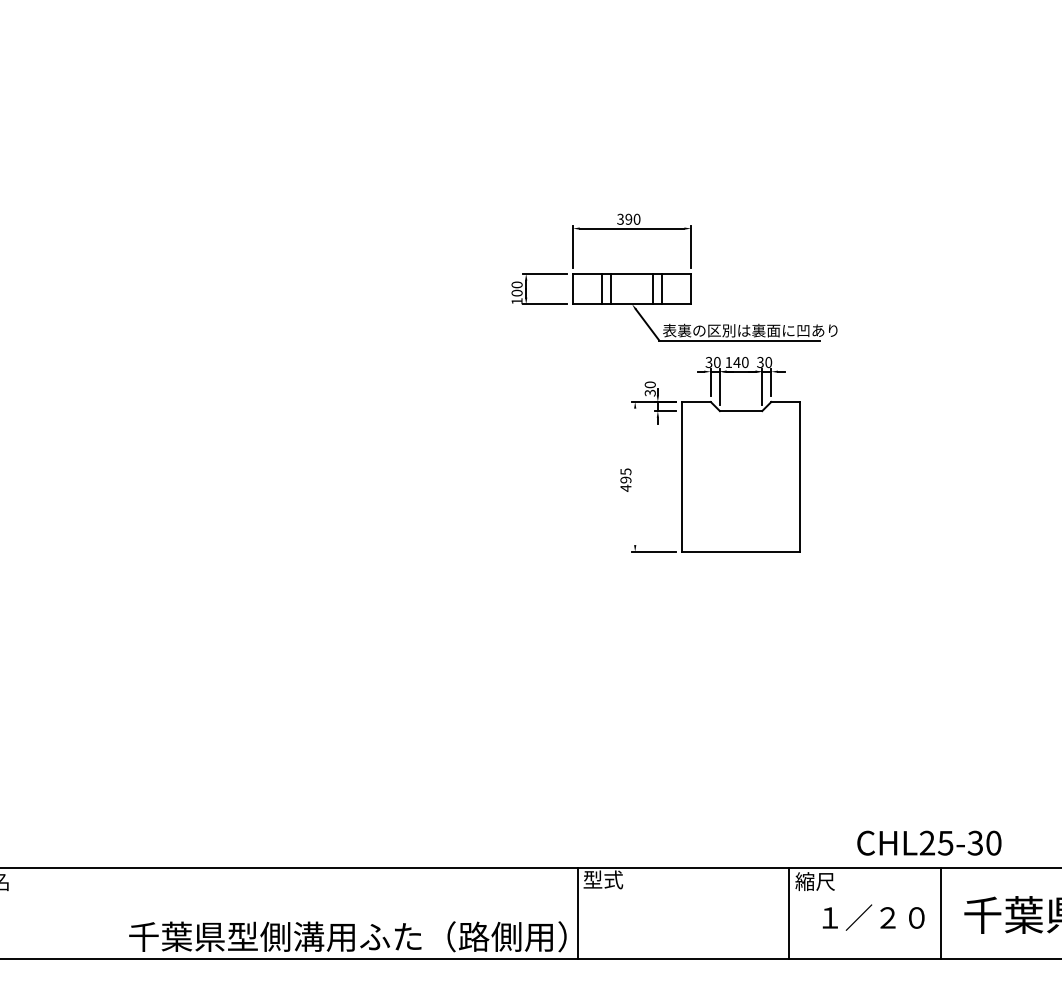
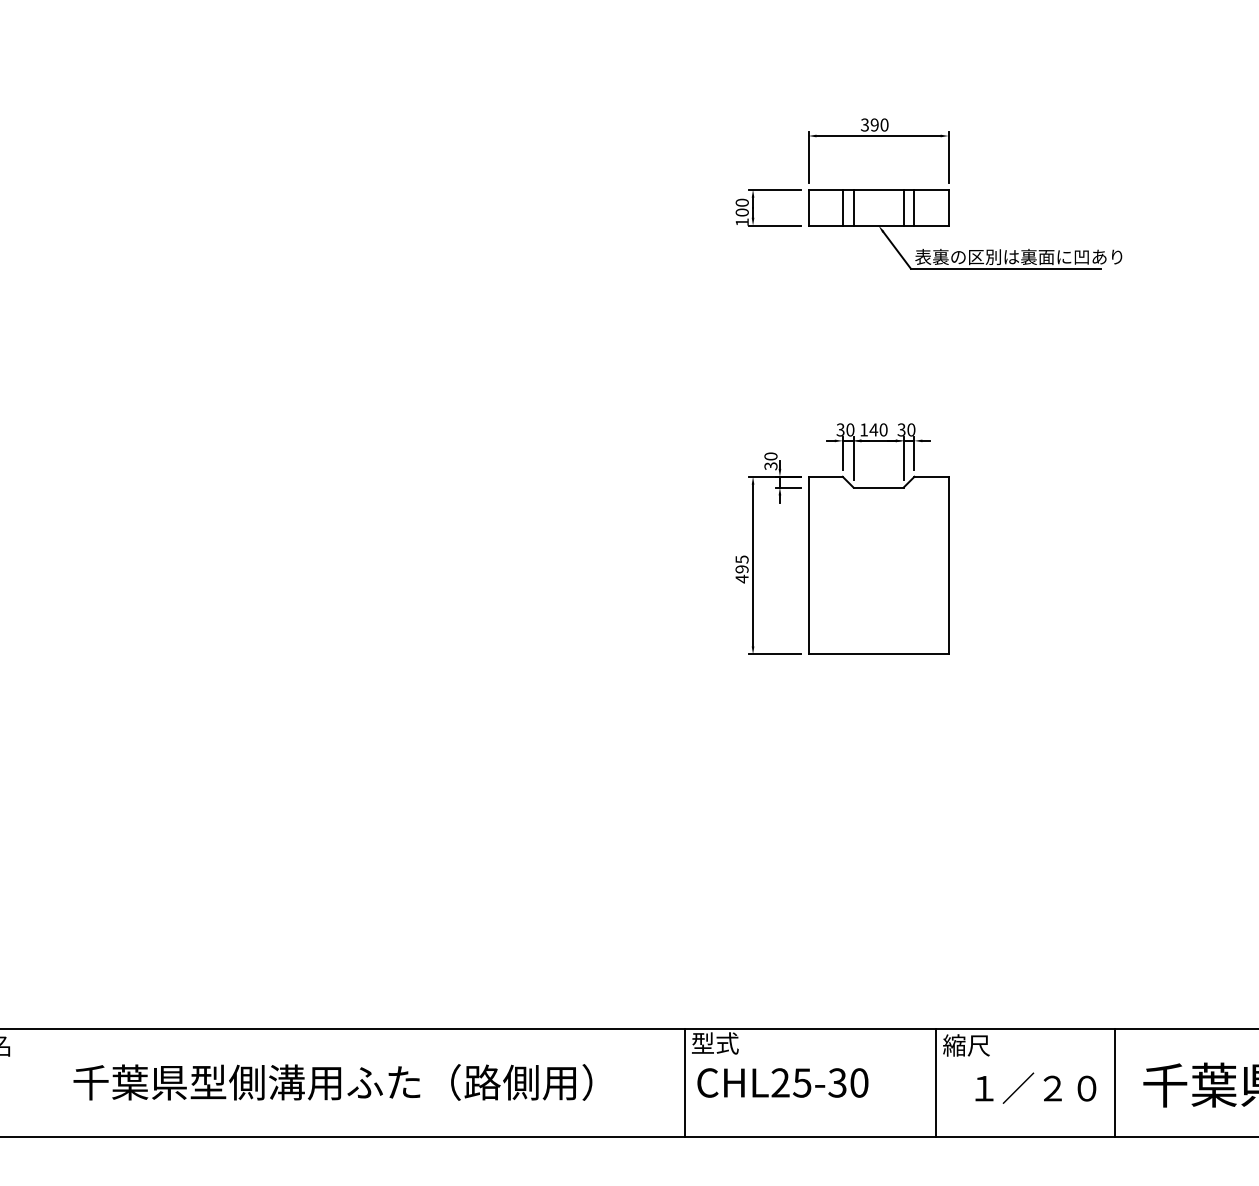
part: (674, 277) -> (928, 193), moved
line: (635, 476) -> (753, 565), added
text: (929, 842) -> (783, 1082), moved
text: (347, 936) -> (332, 1082), moved

